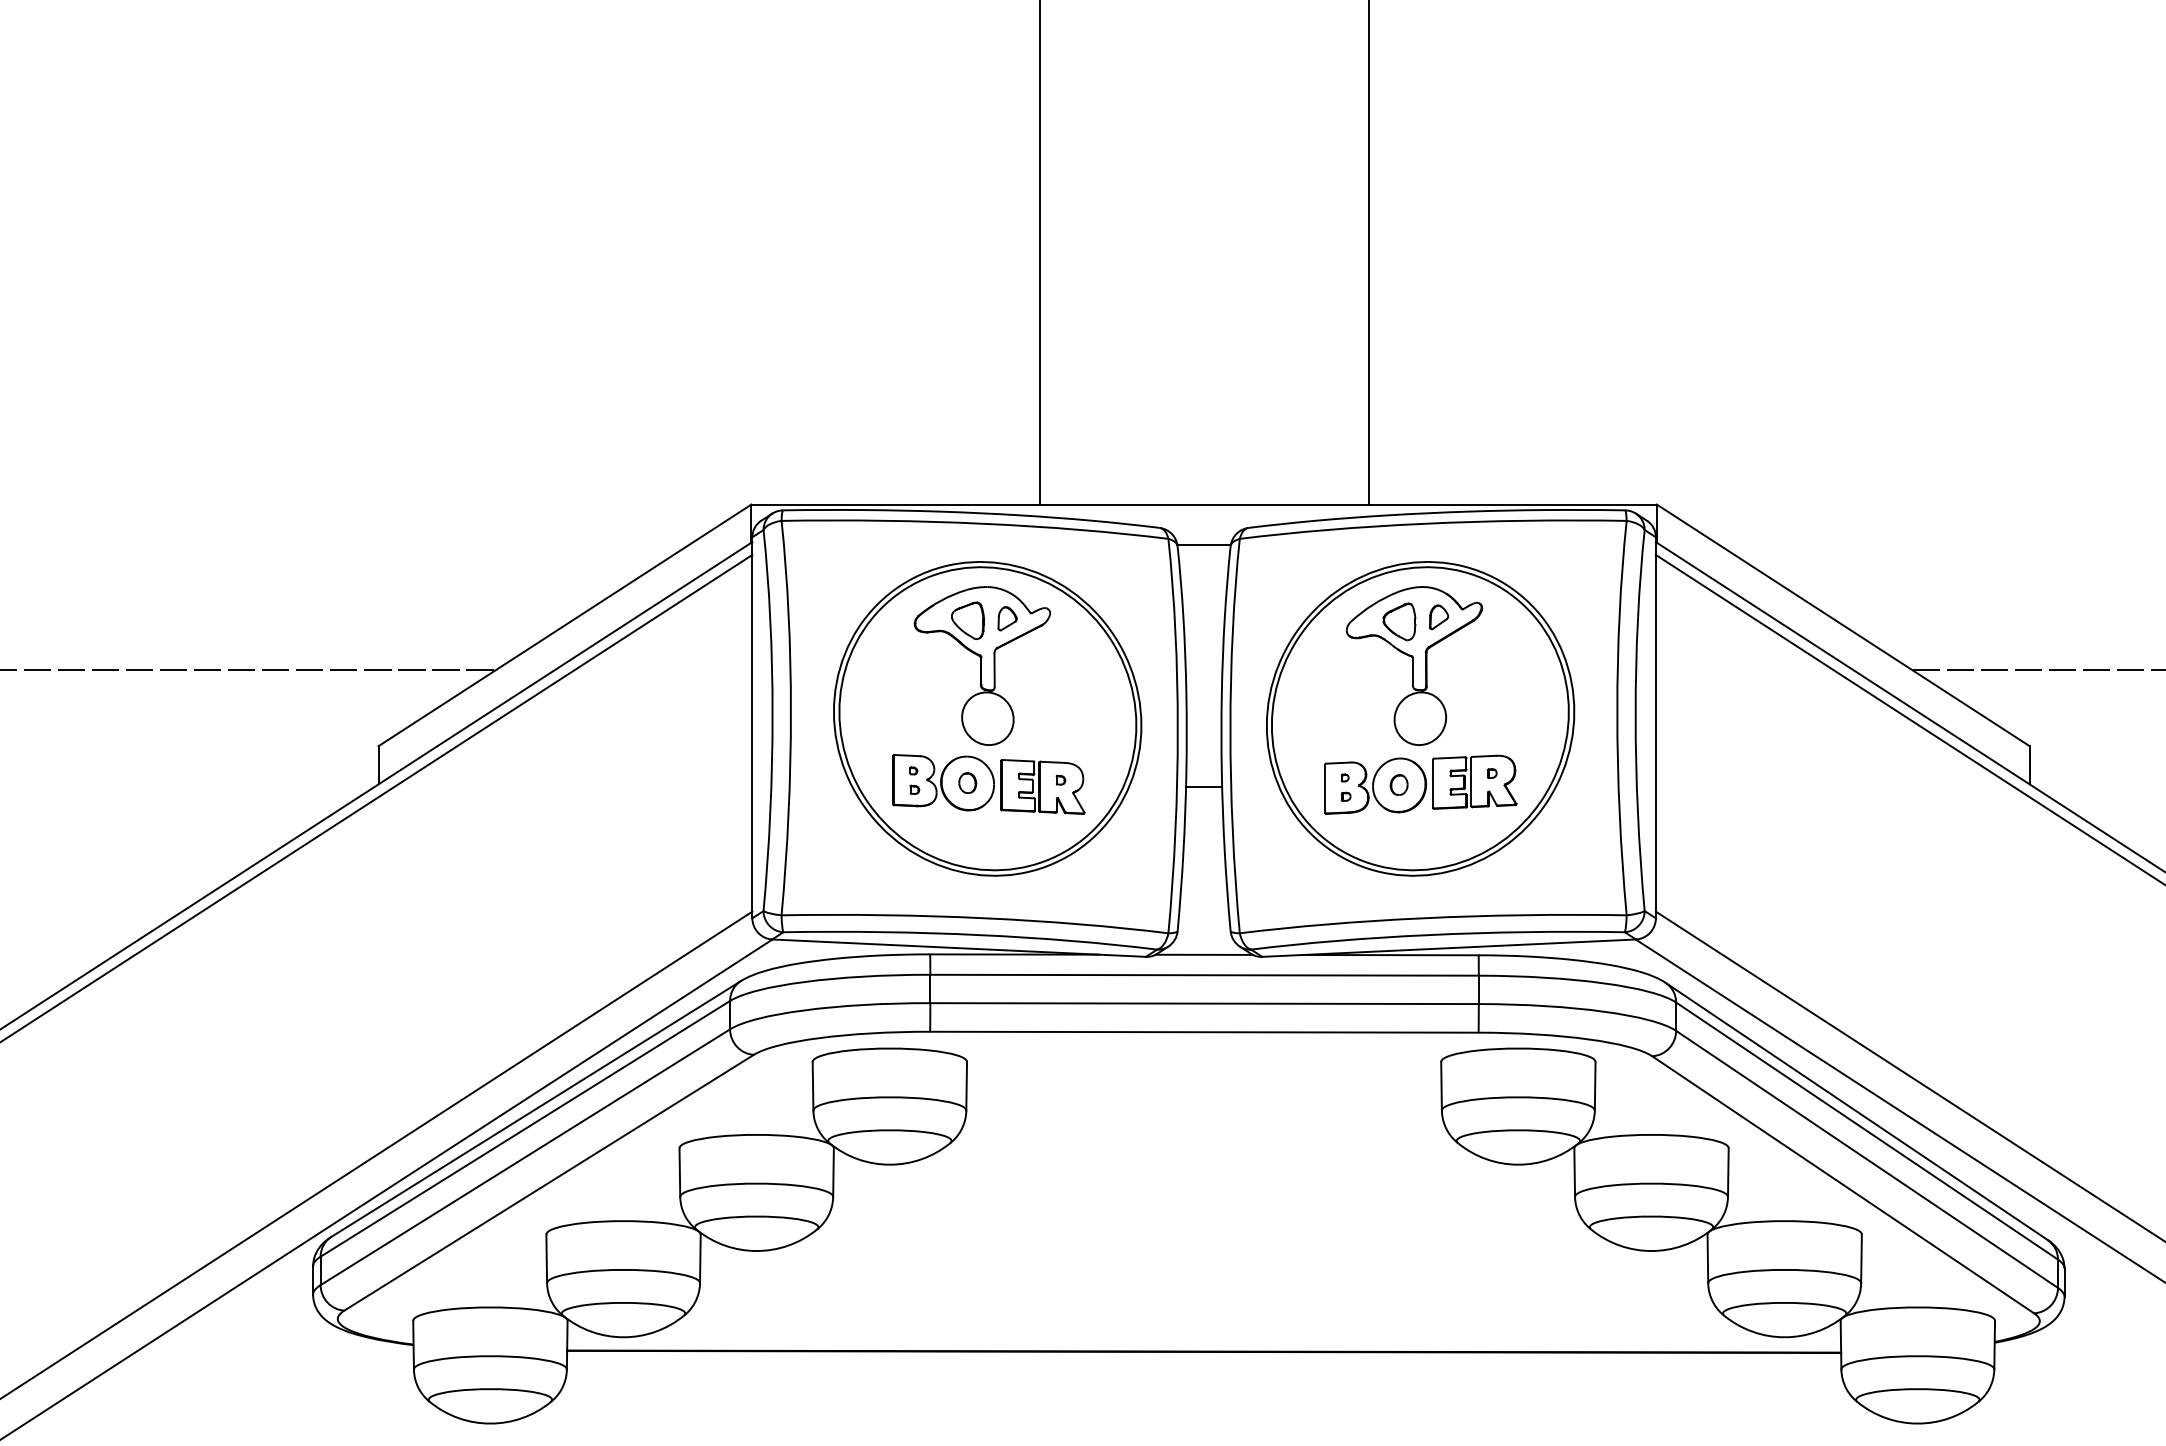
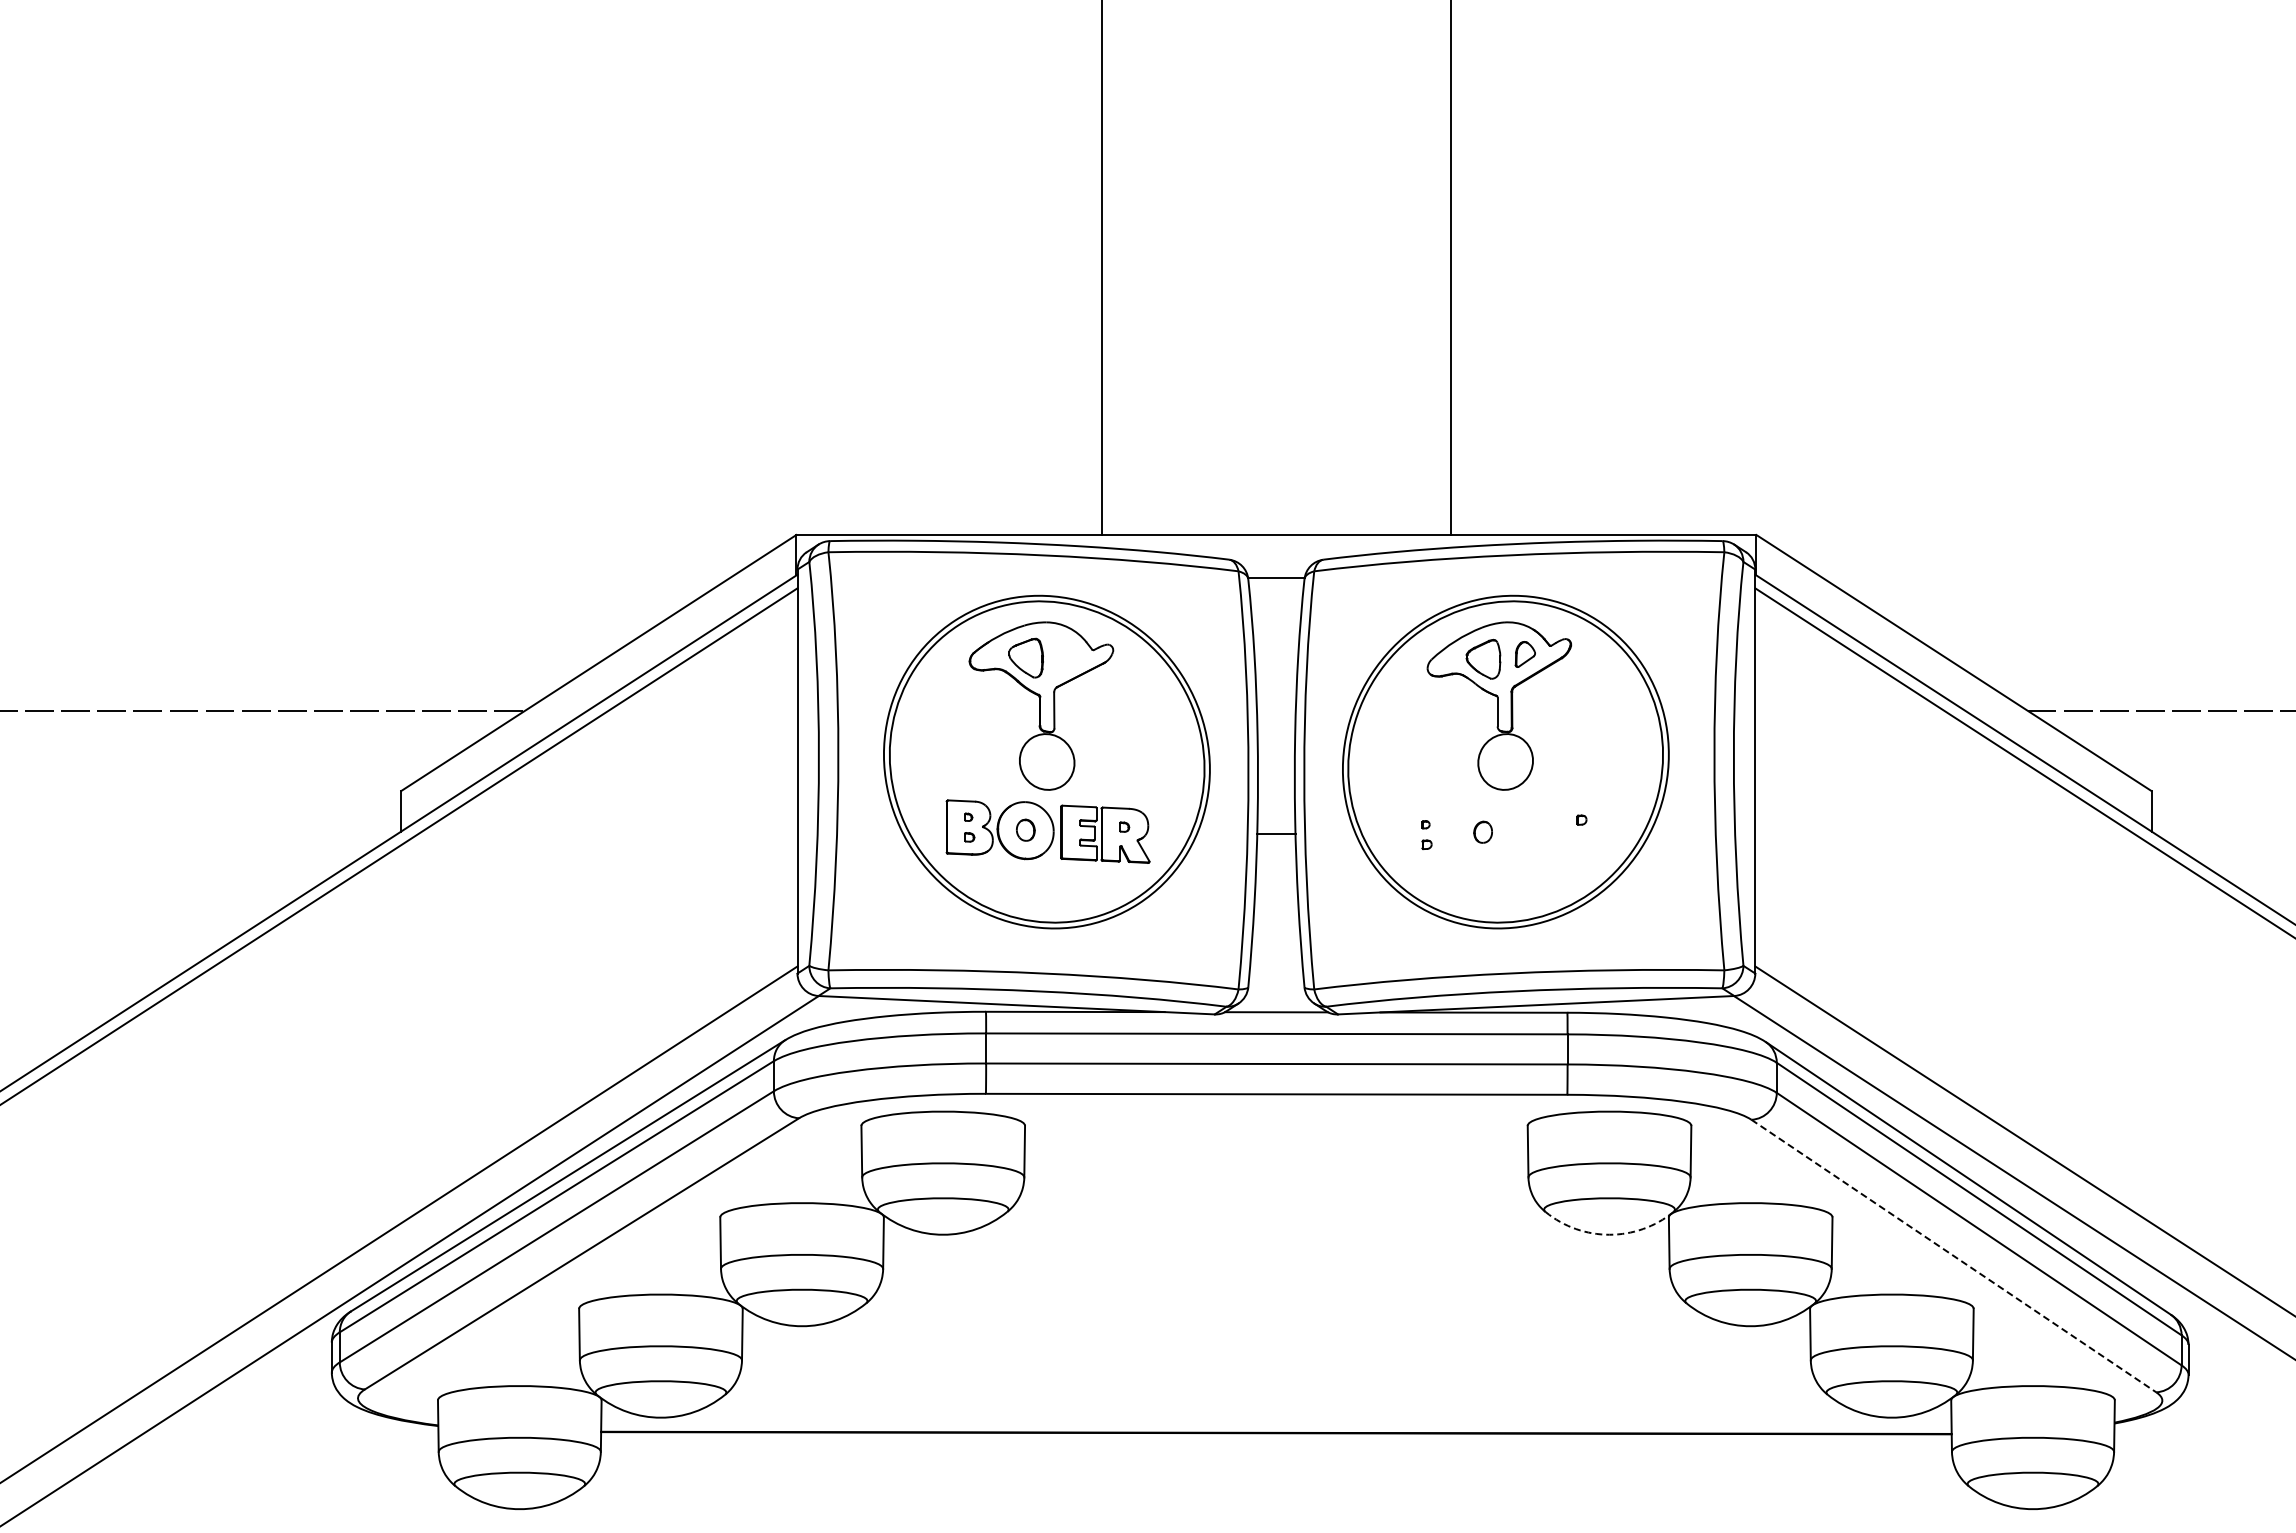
part: (1007, 618) -> (1067, 655), removed
part: (1420, 784) -> (1505, 831), removed
arc: (1518, 1164) -> (1609, 1234), solid -> dashed
line: (1843, 1185) -> (1954, 1256), solid -> dashed

